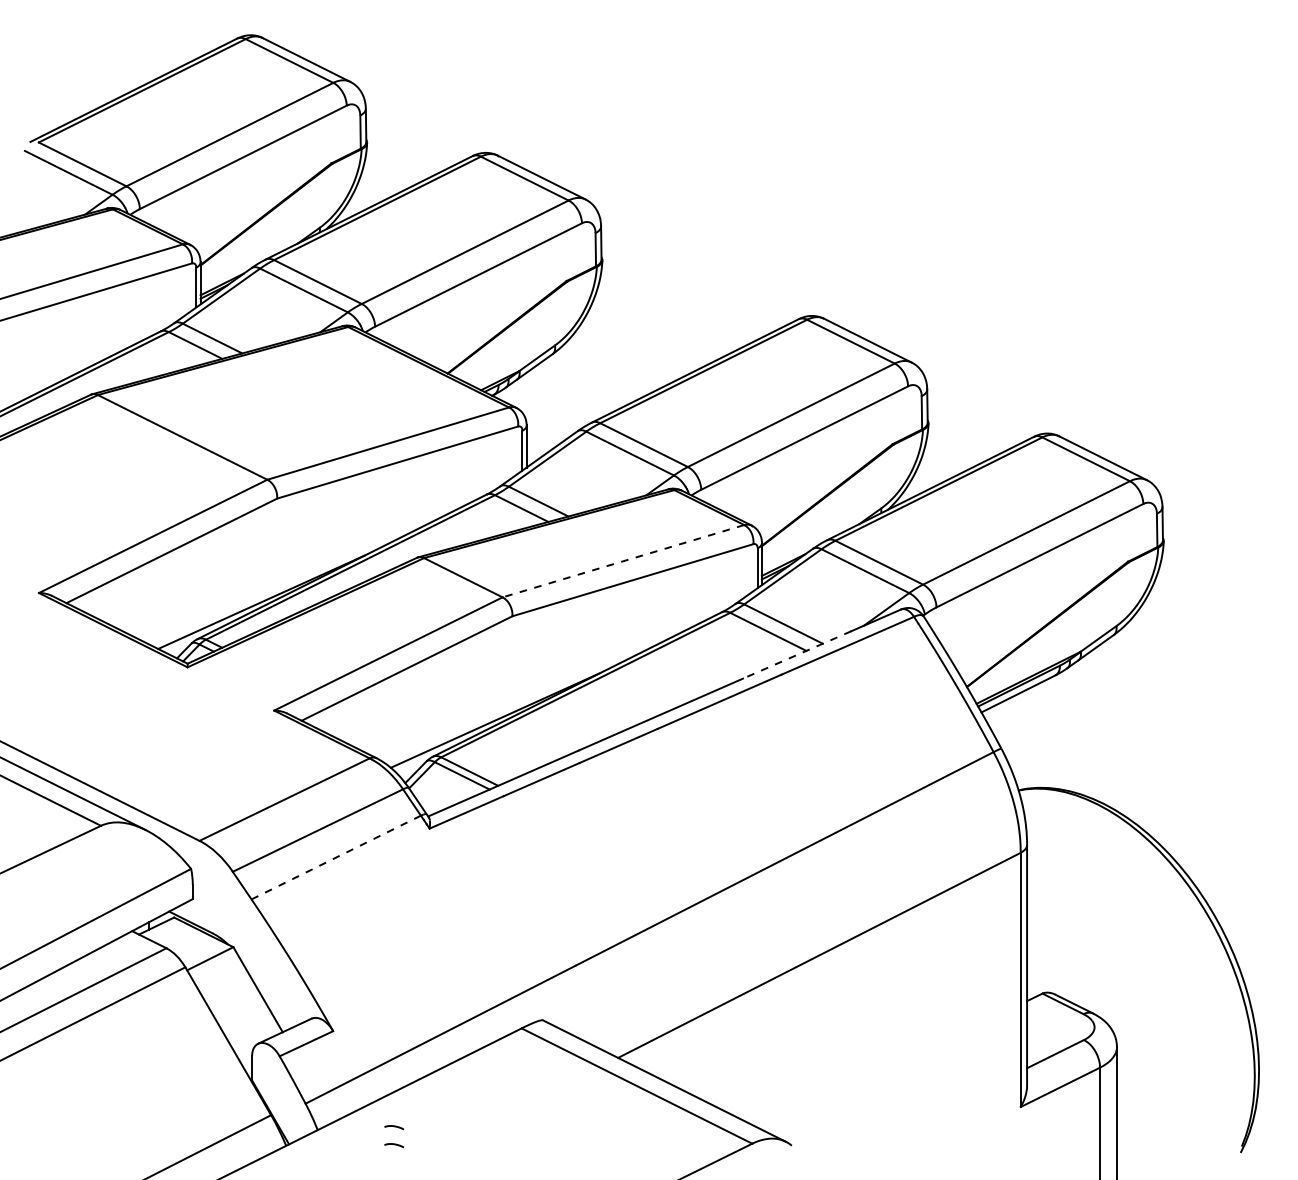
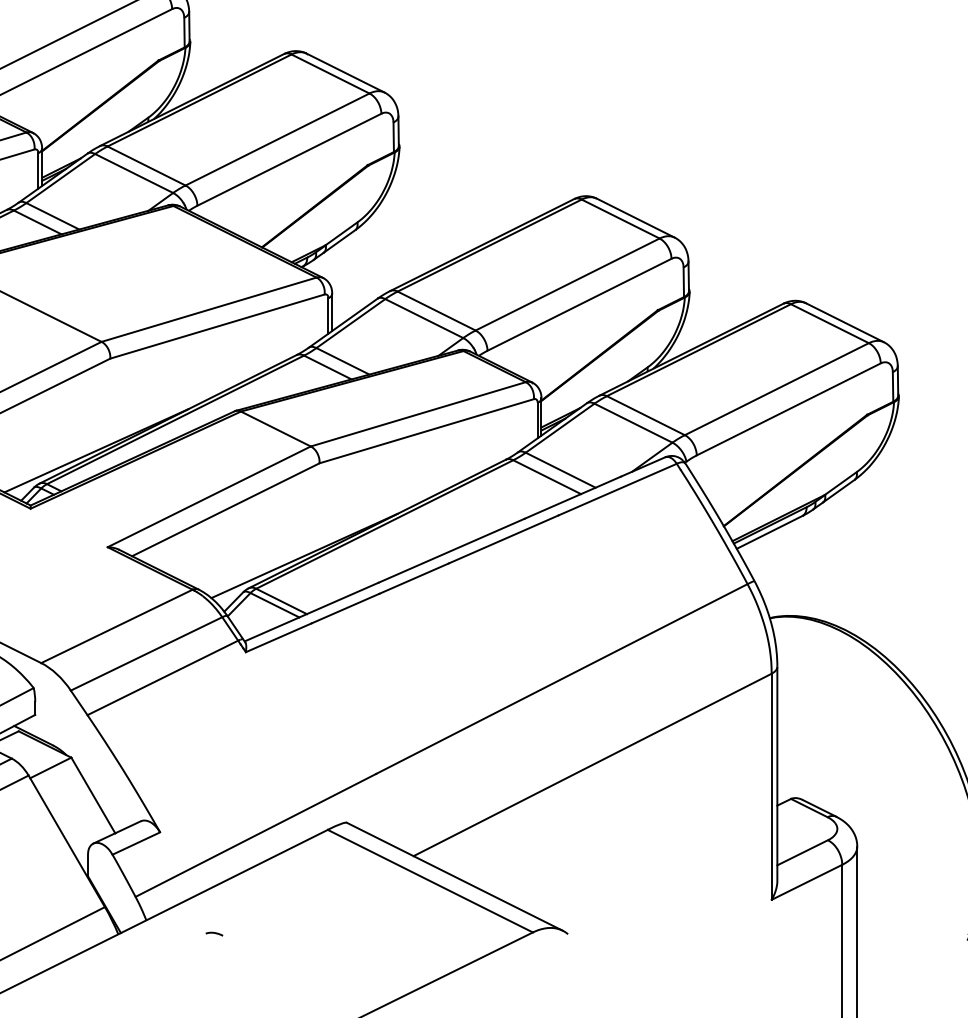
line: (623, 561) -> (418, 414), dashed -> solid
line: (796, 655) -> (572, 498), dashed -> solid
line: (336, 857) -> (163, 677), dashed -> solid
curve: (394, 1127) -> (214, 918), removed

